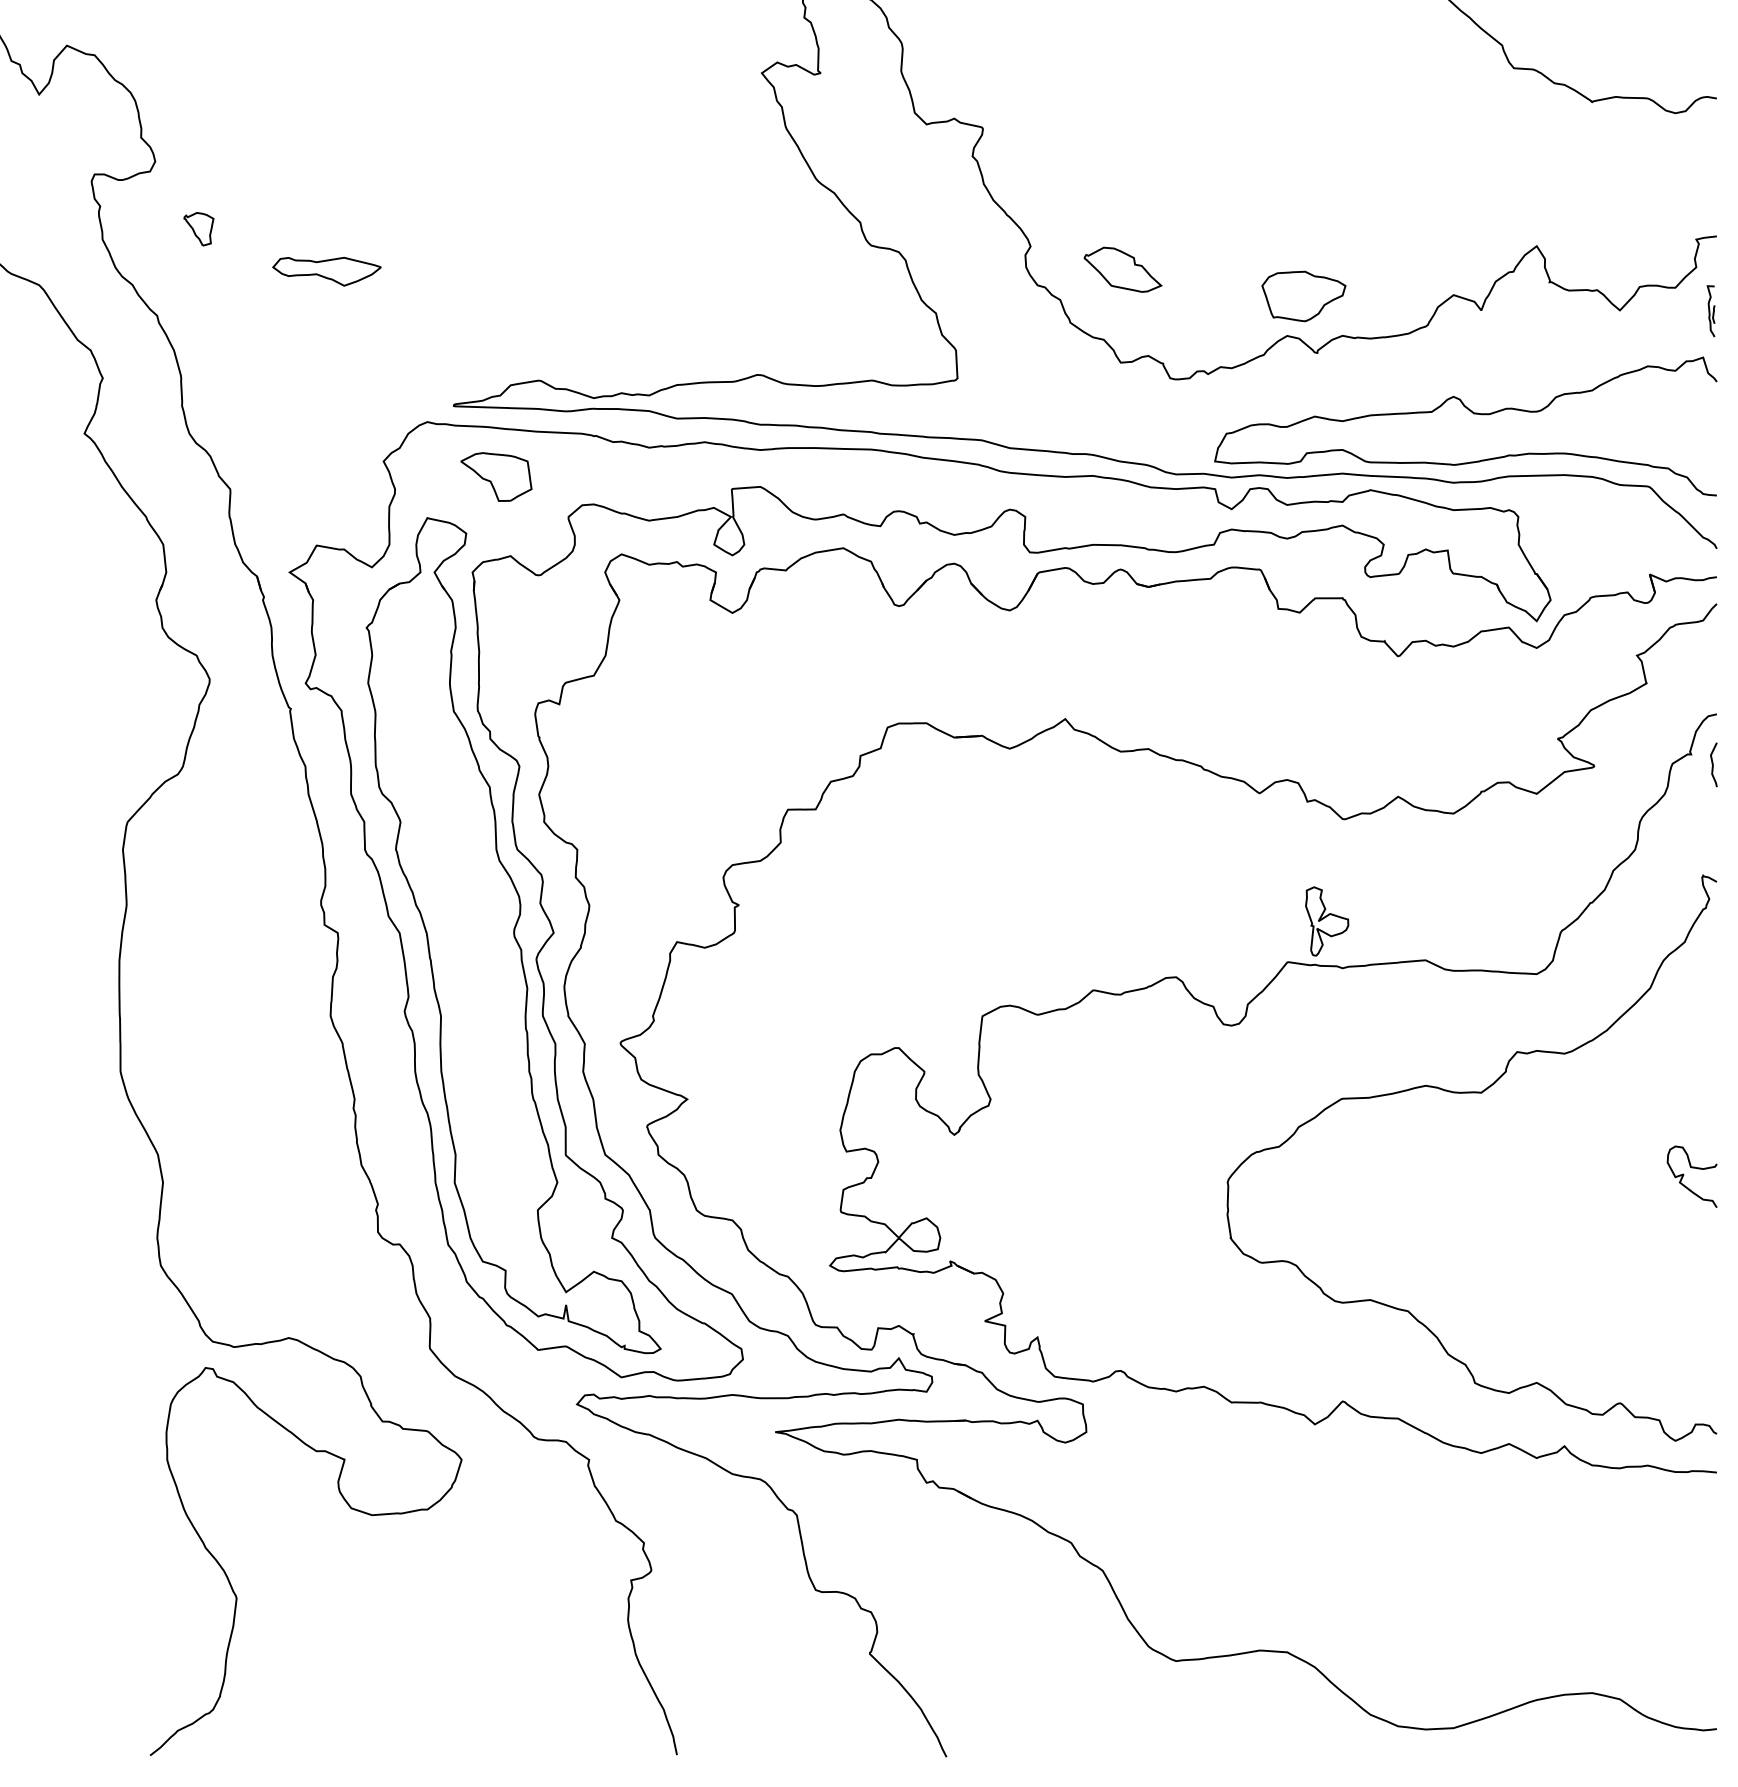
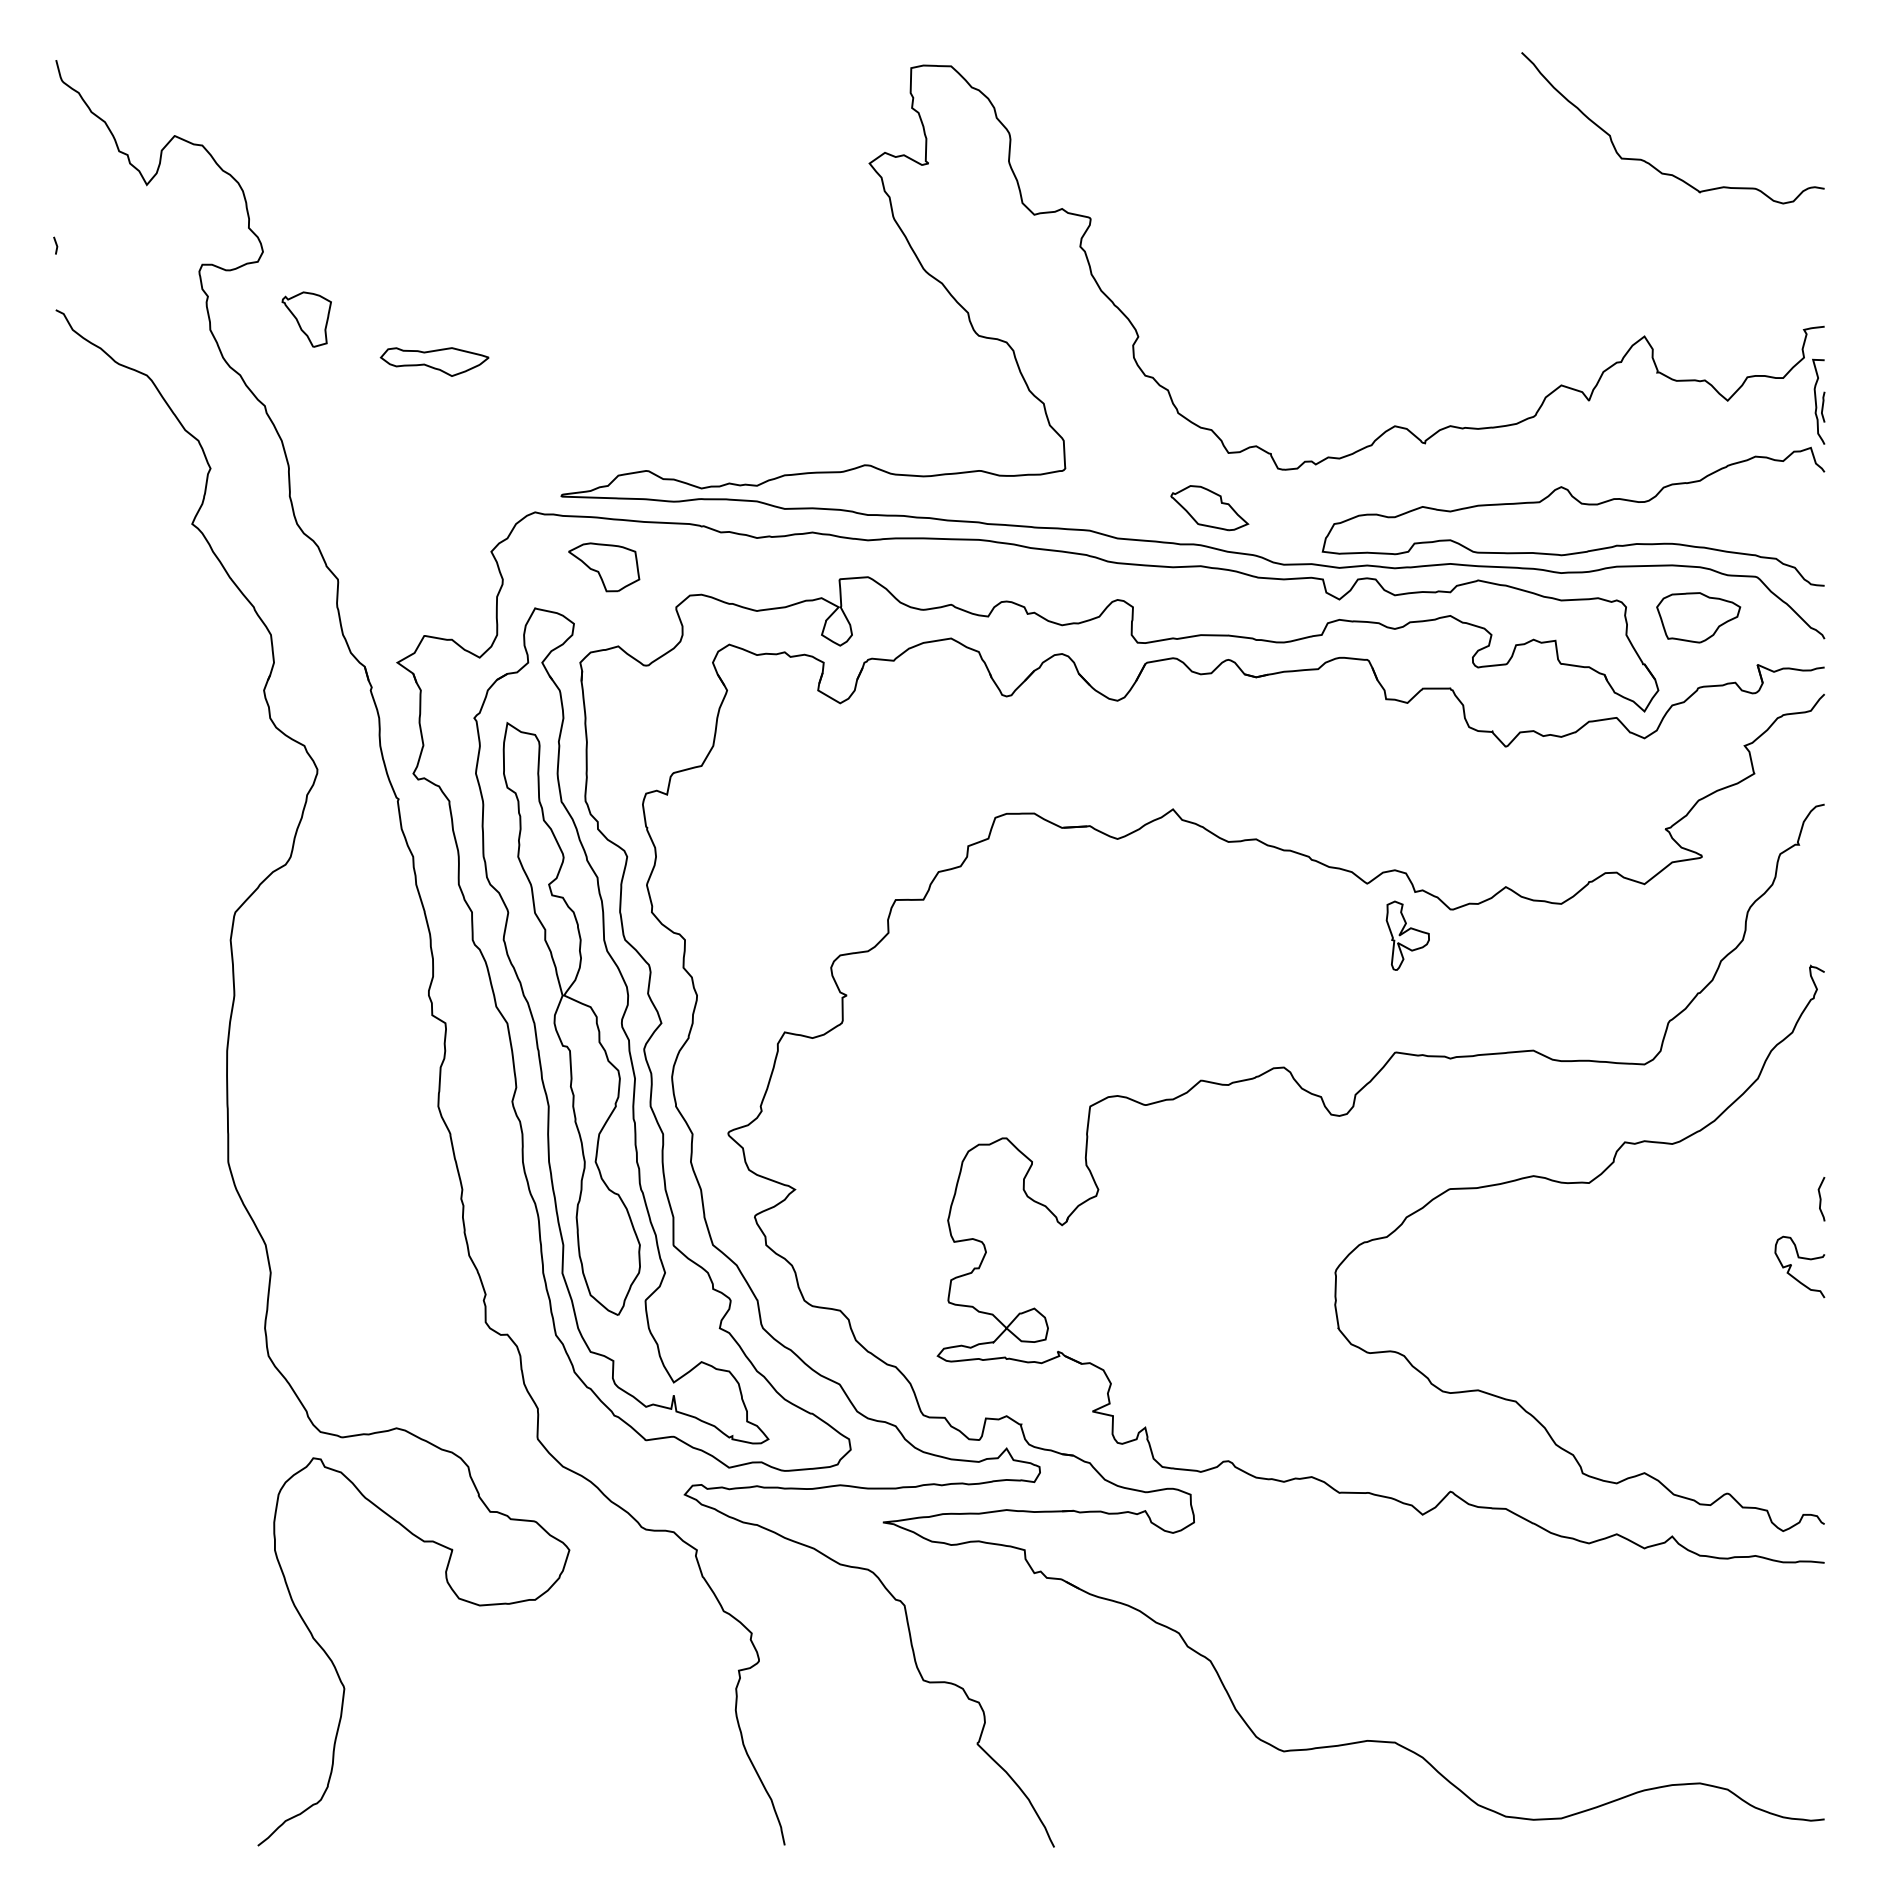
part: (198, 229) -> (306, 319), size x1.67
part: (1122, 270) -> (1209, 508), moved
part: (1303, 296) -> (1698, 617), moved
part: (1710, 311) -> (1818, 401), size x1.67
curve: (1713, 765) -> (1821, 1199), moved
part: (1326, 921) -> (1407, 935), moved
part: (463, 928) -> (571, 1018), added

